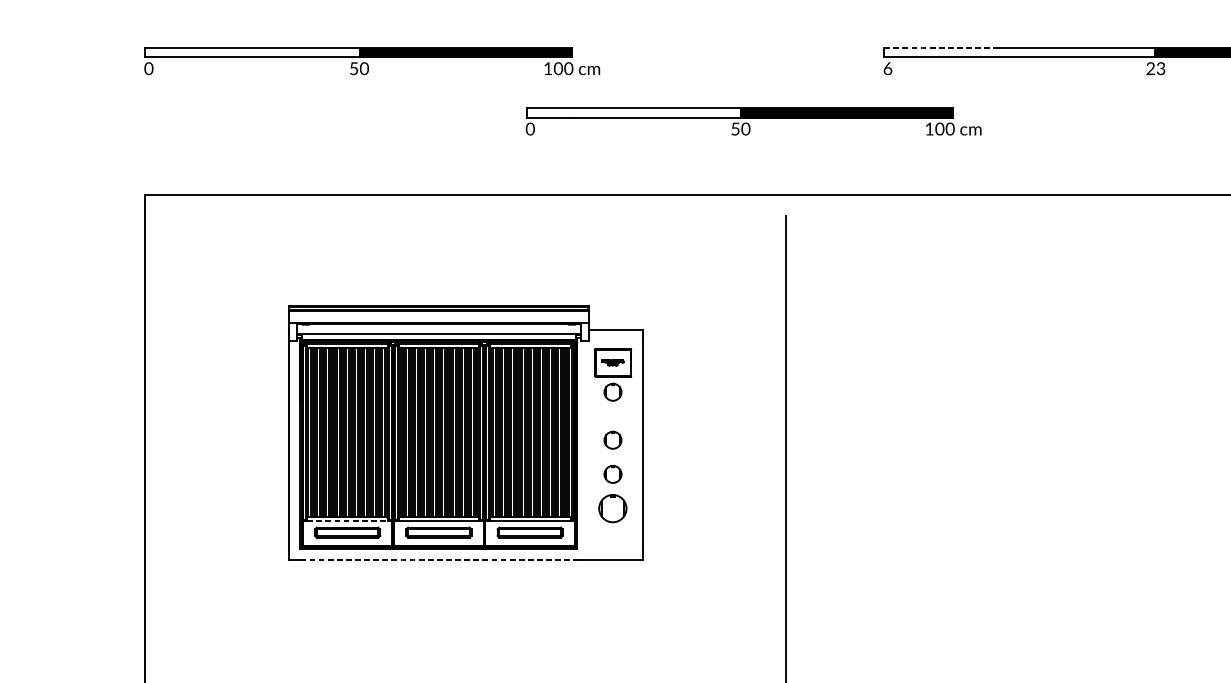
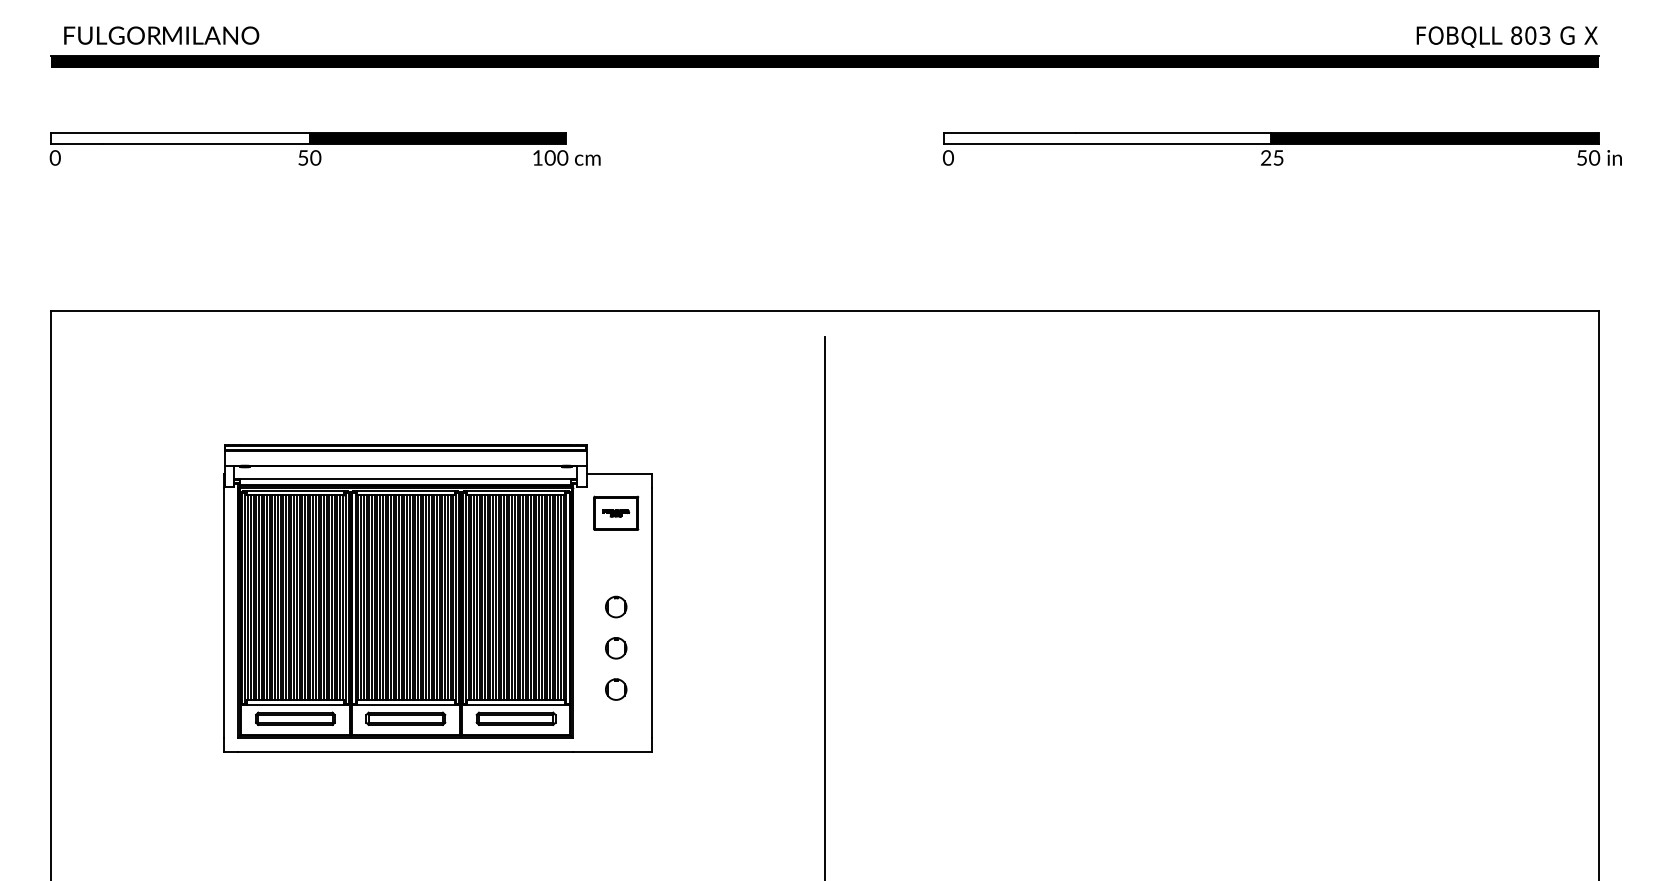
line: (939, 47) -> (1010, 132), dashed -> solid
text: (887, 68) -> (948, 157), 6 -> 0
text: (1160, 68) -> (1278, 157), 23 -> 25
part: (753, 121) -> (785, 221), removed
part: (613, 391) -> (616, 548), removed
circle: (613, 508) -> (616, 689), size x0.62
line: (347, 520) -> (295, 704), dashed -> solid
line: (439, 560) -> (406, 752), dashed -> solid

